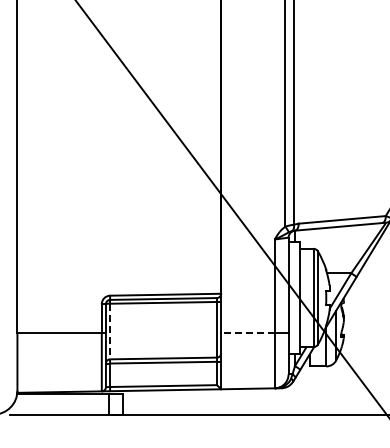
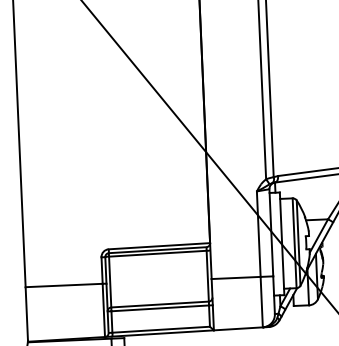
line: (110, 331) -> (110, 282), dashed -> solid
line: (247, 333) -> (235, 278), dashed -> solid

